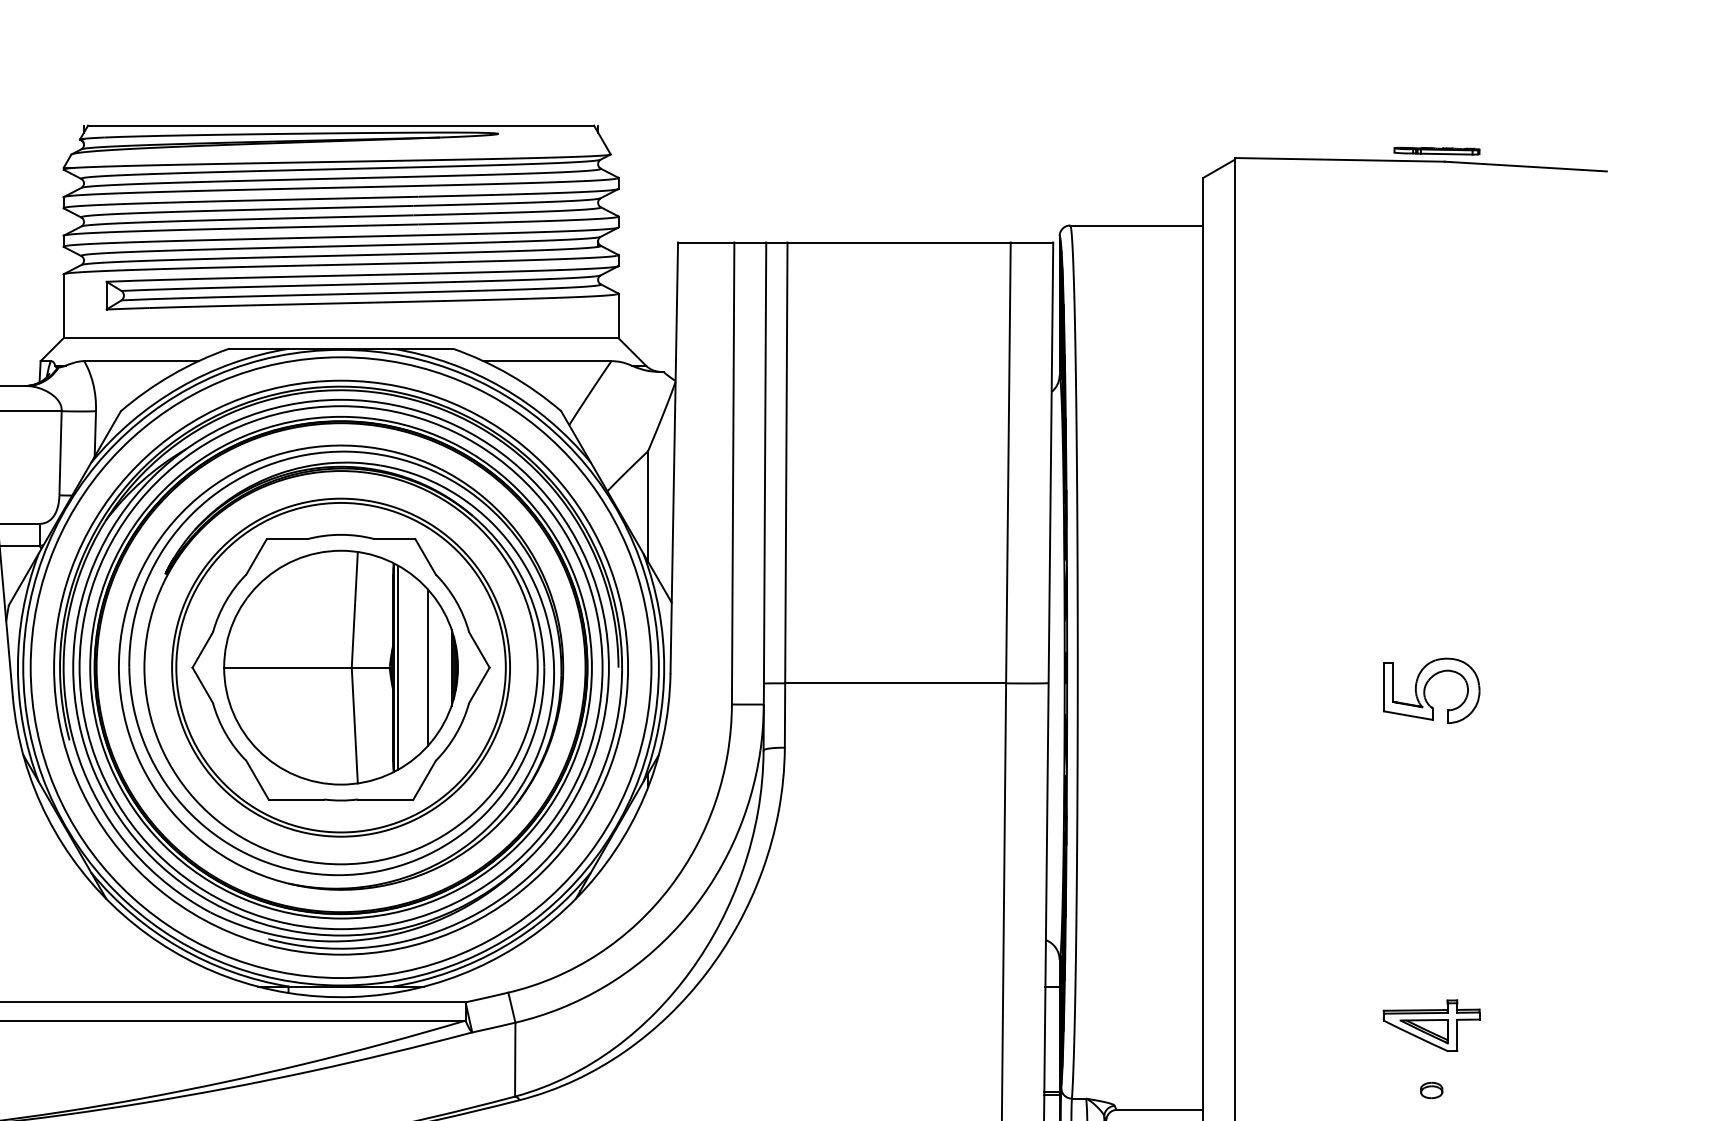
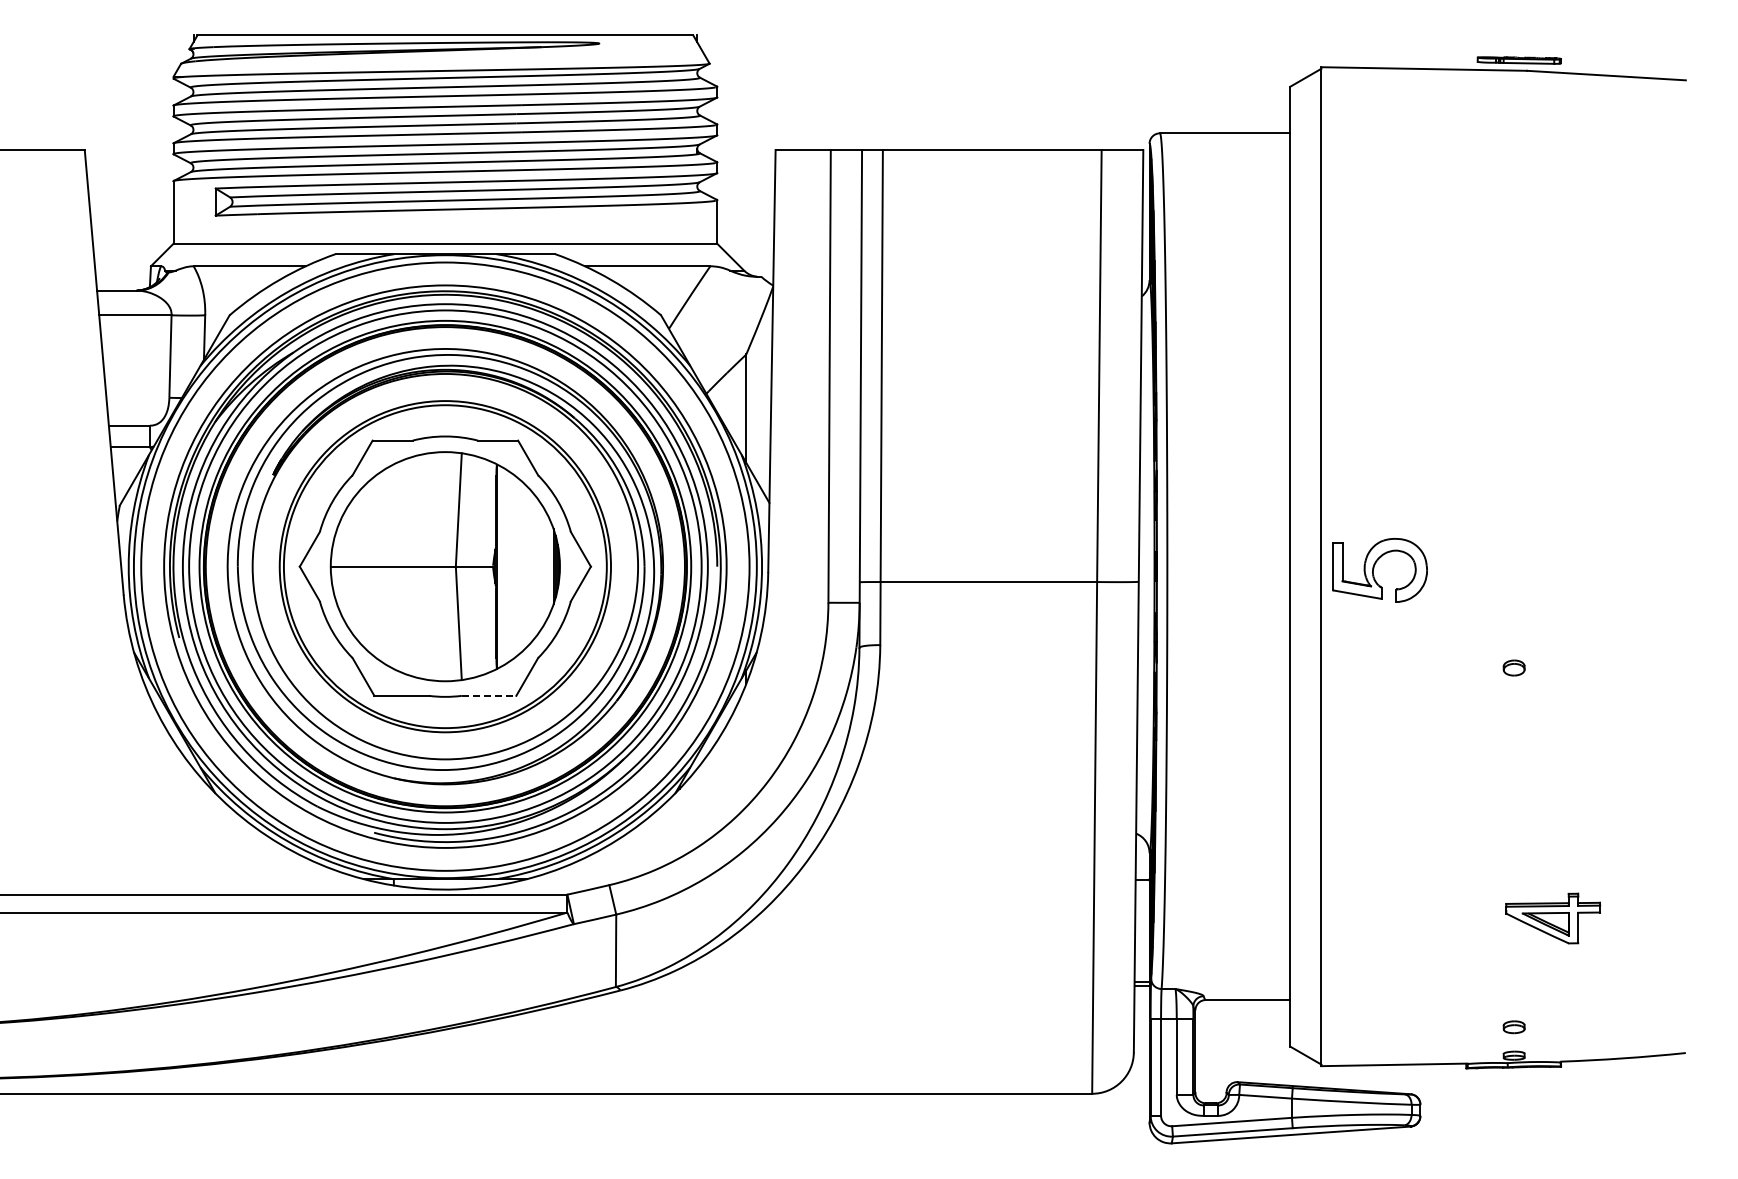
line: (398, 667) -> (501, 566), removed
line: (427, 667) -> (530, 566), removed
part: (1430, 690) -> (1379, 570), moved
line: (386, 799) -> (489, 695), solid -> dashed
part: (1432, 1025) -> (1553, 918), moved
part: (1430, 1089) -> (1513, 667), moved

